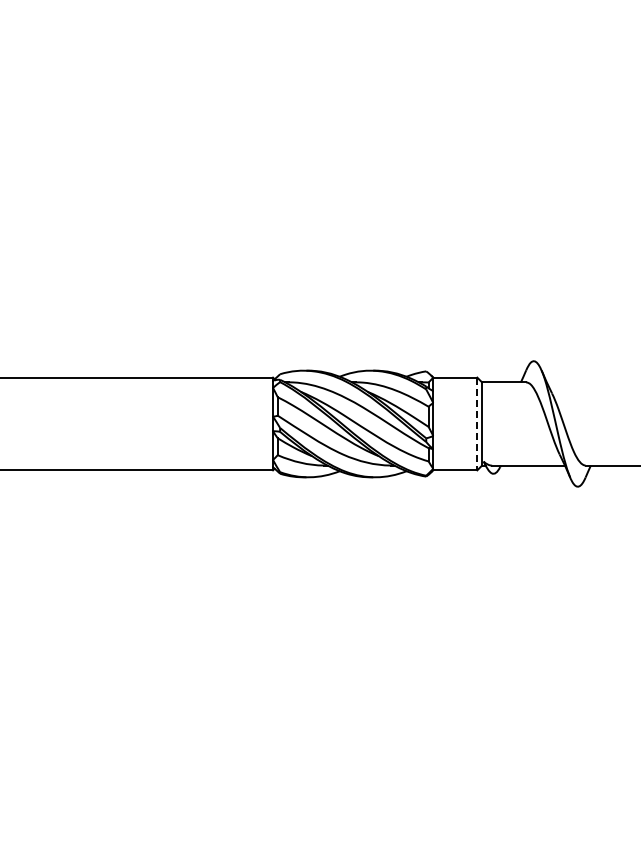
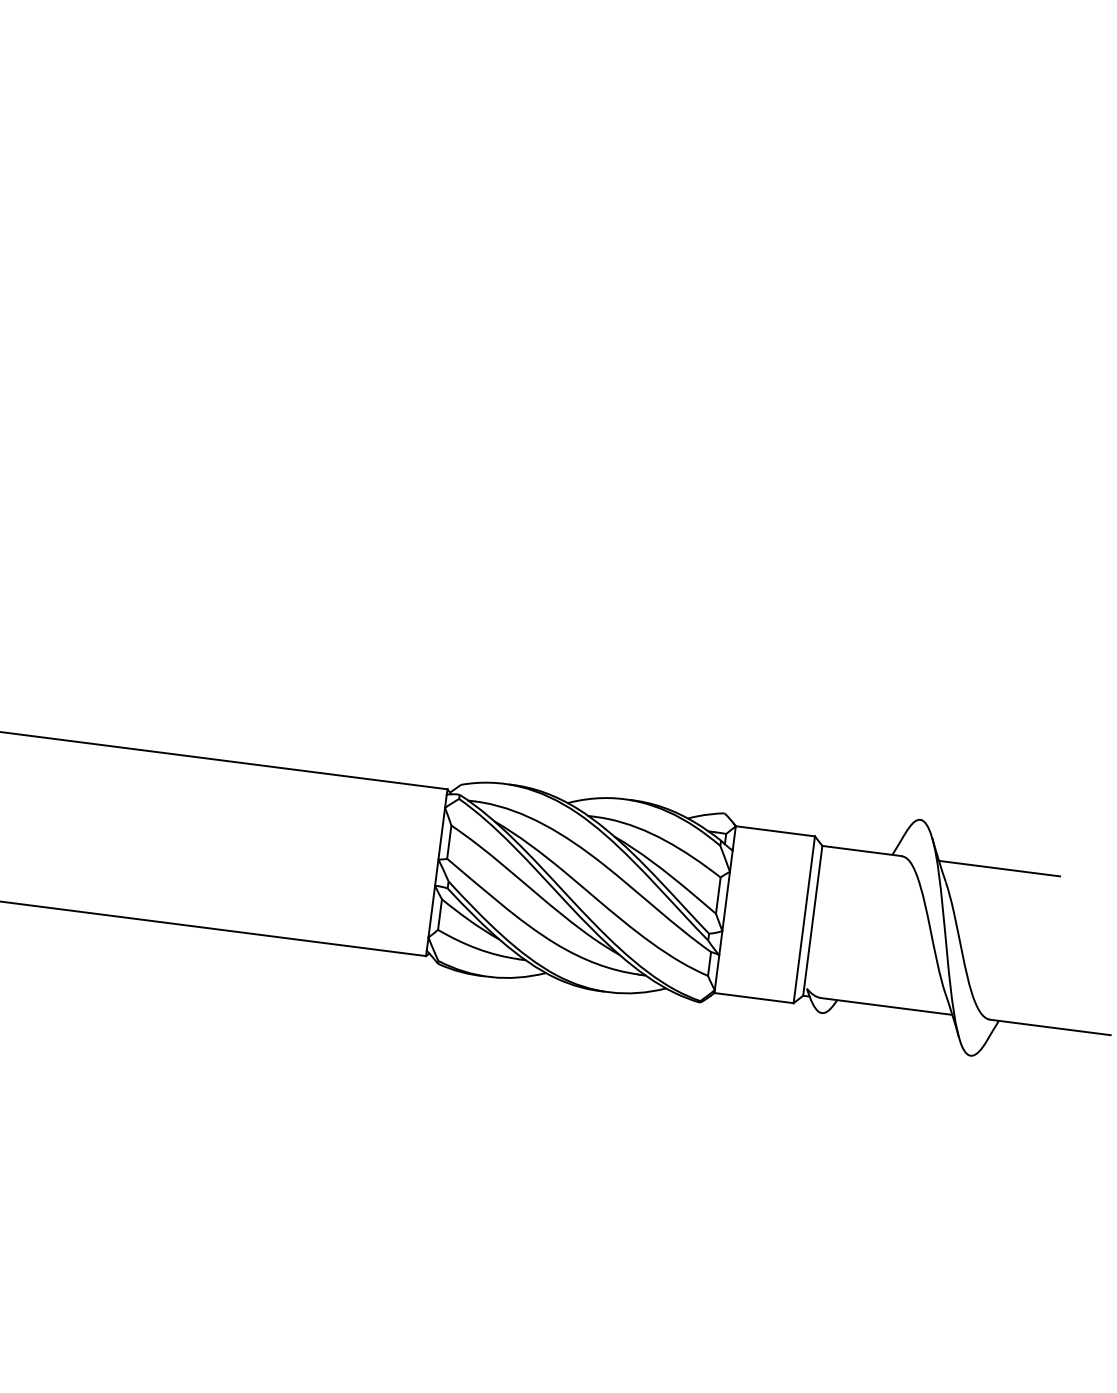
line: (580, 382) -> (999, 868), added
line: (477, 424) -> (804, 920), dashed -> solid

